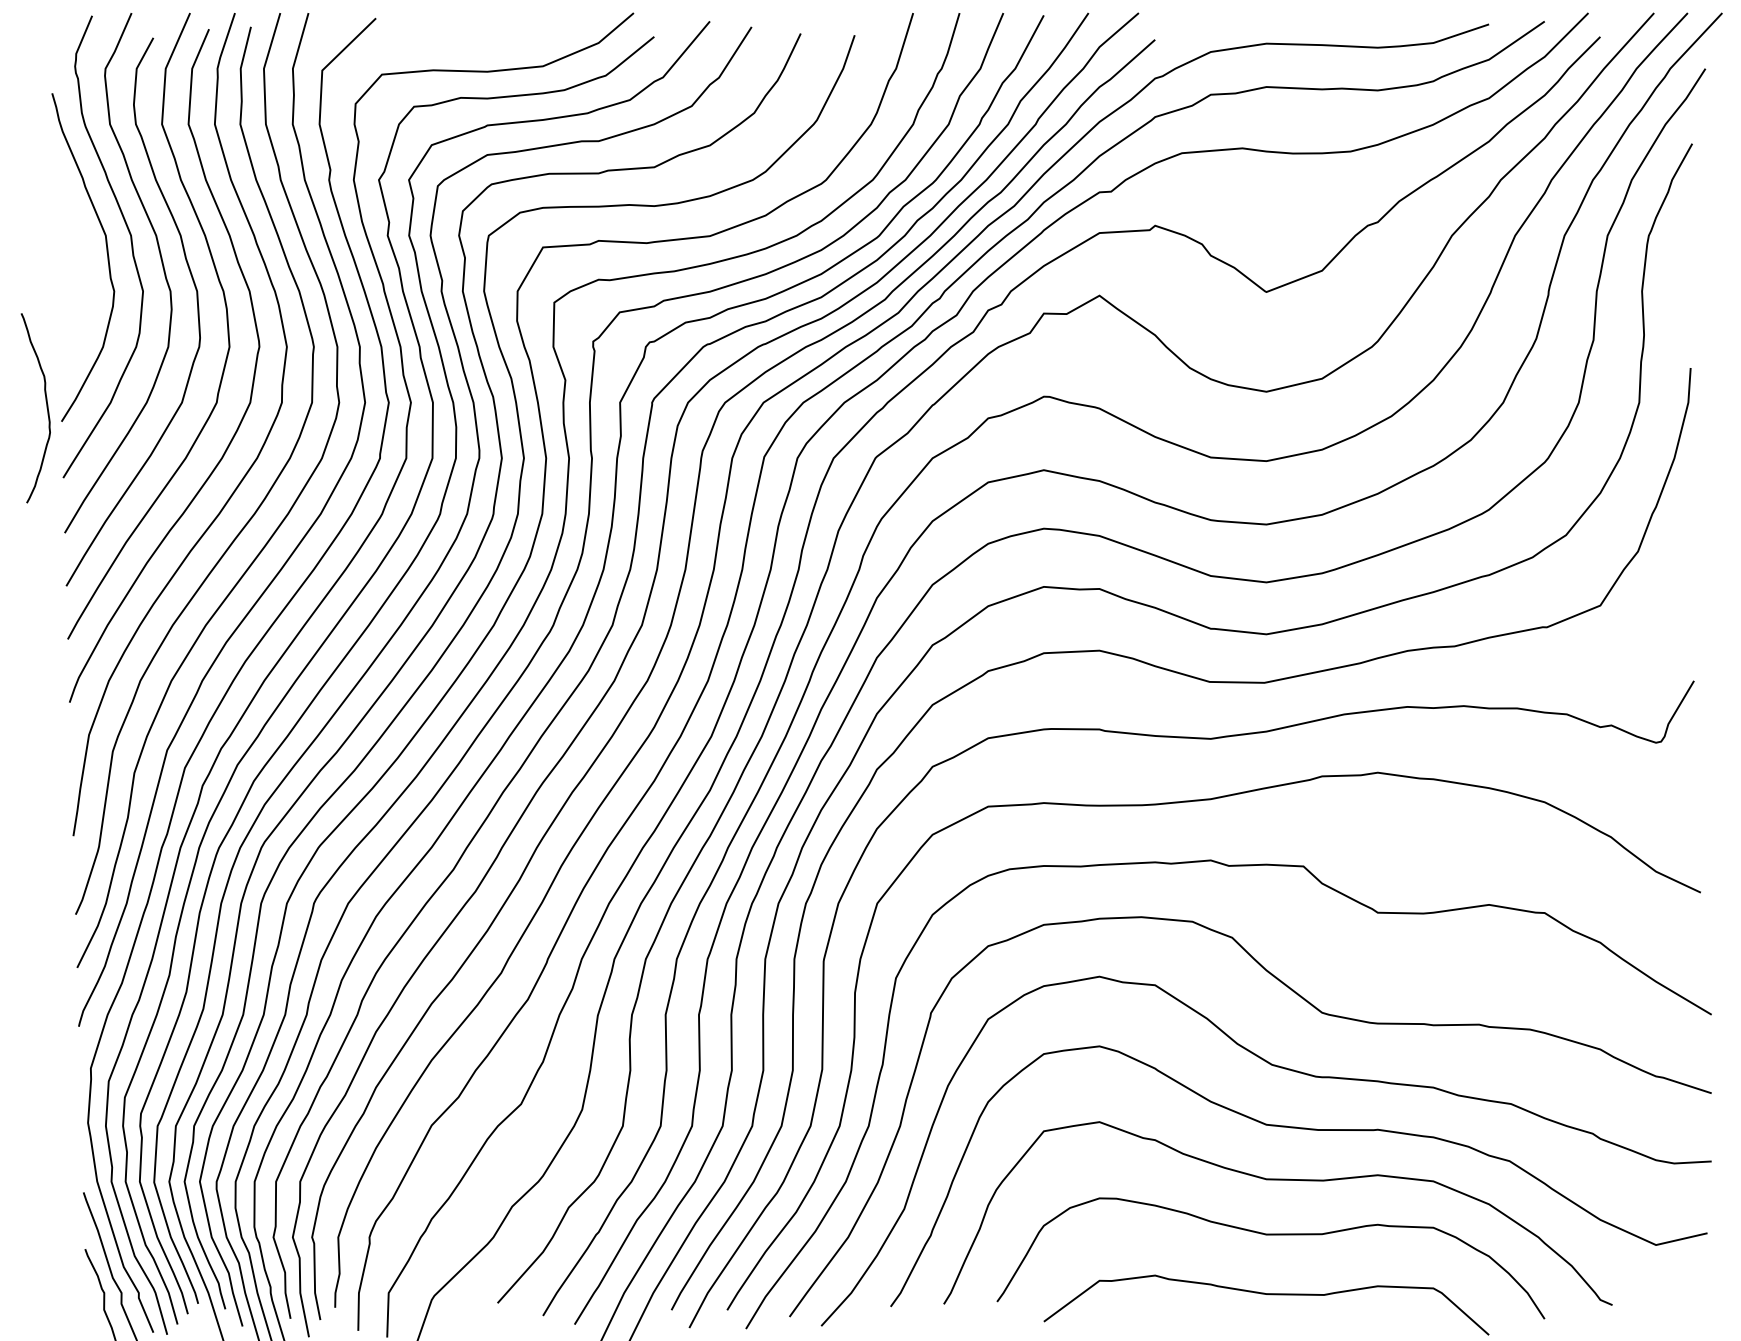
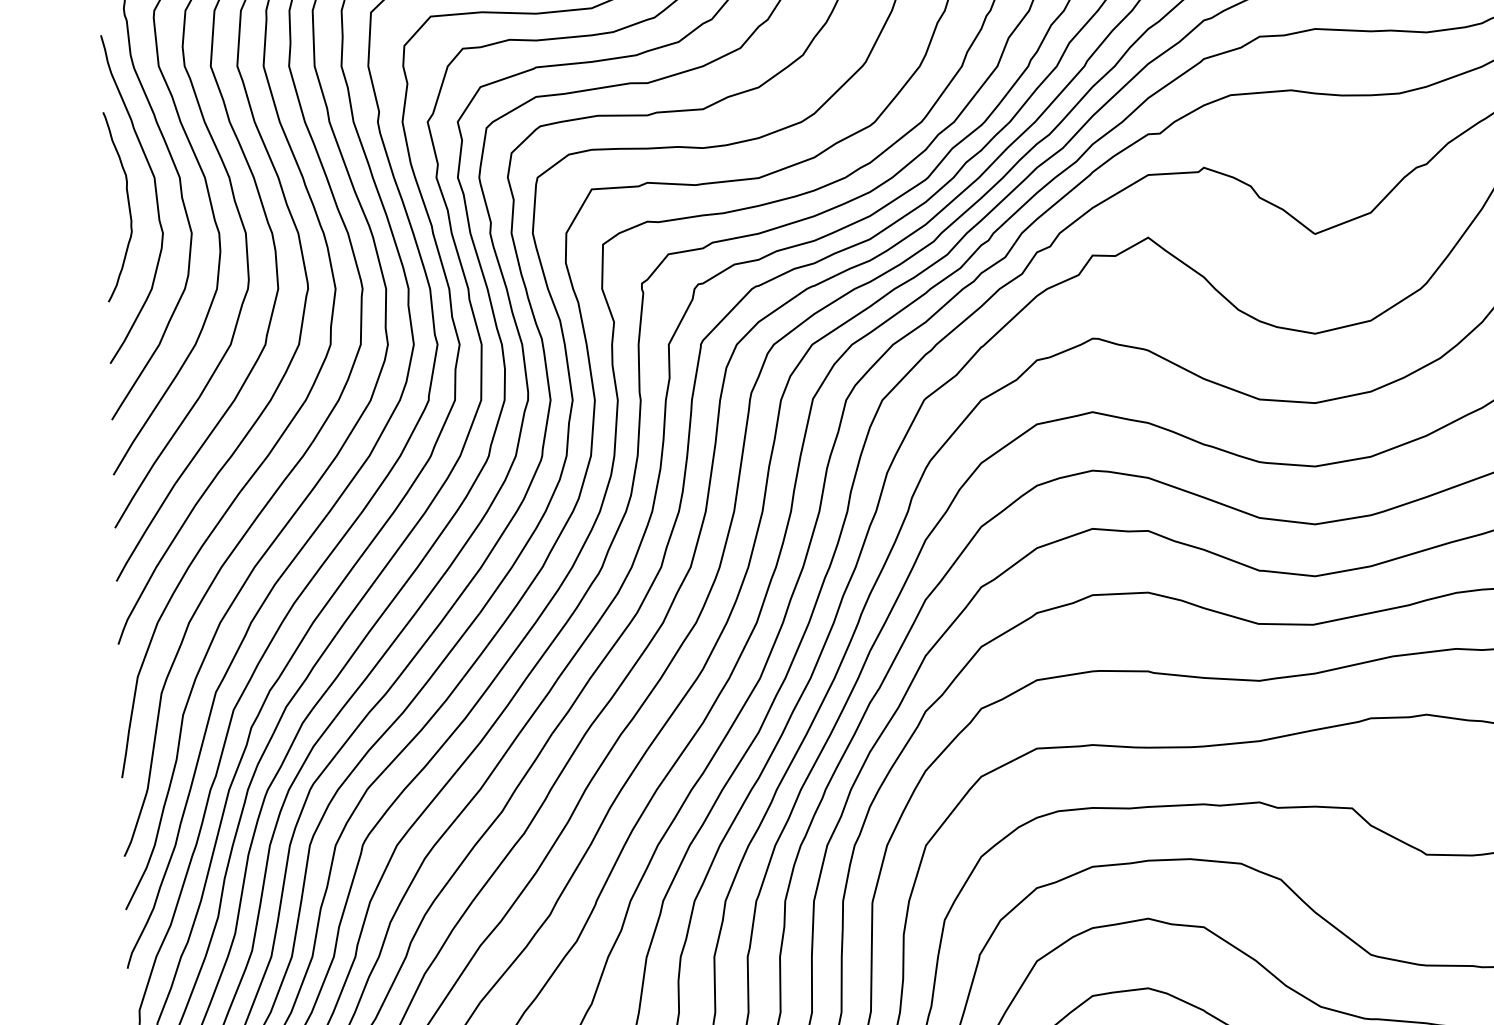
curve: (46, 408) -> (128, 207), moved

